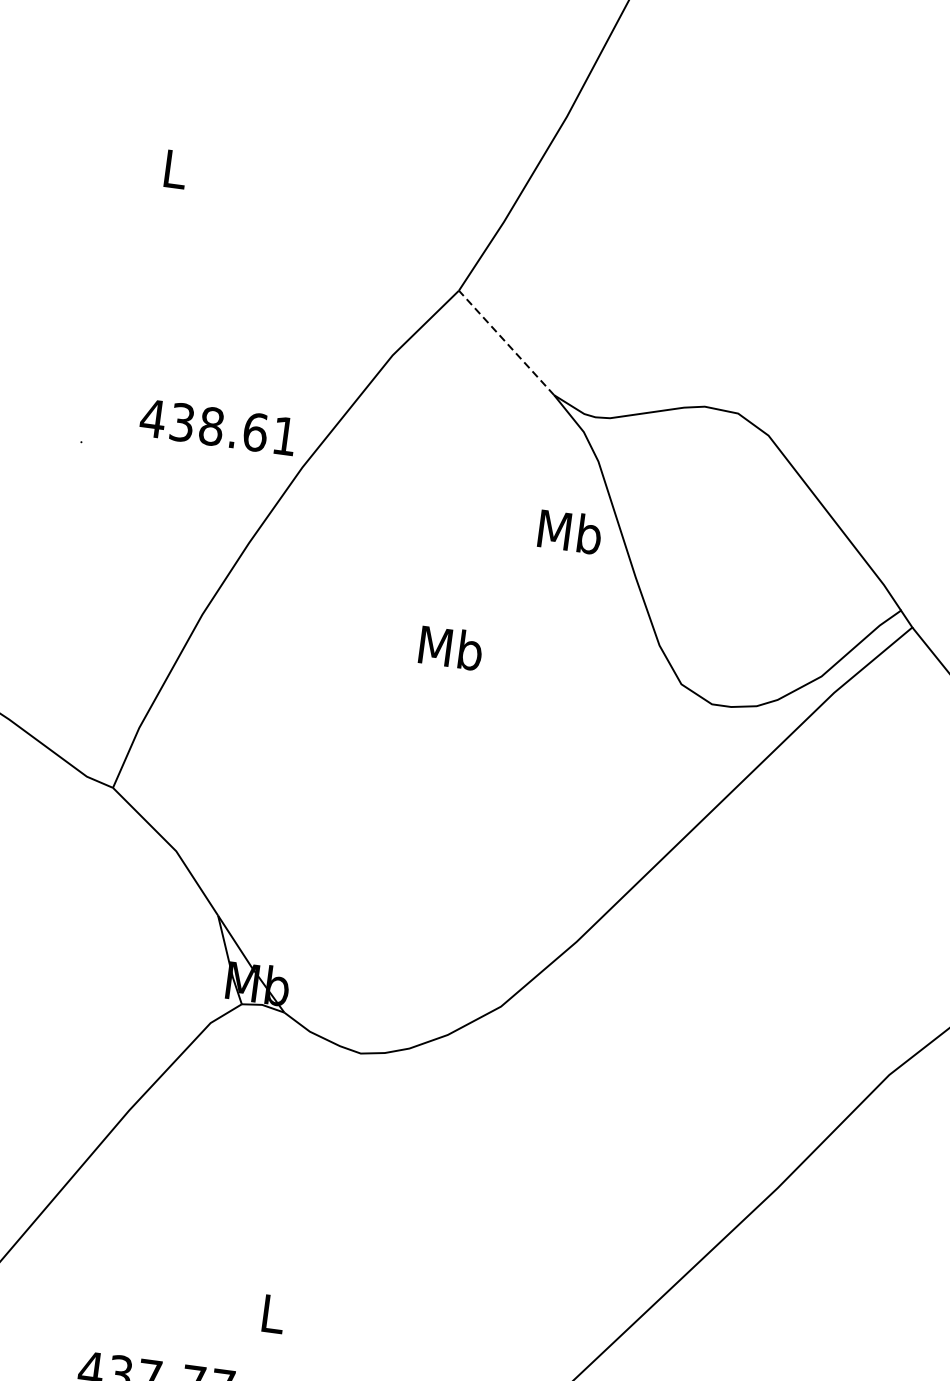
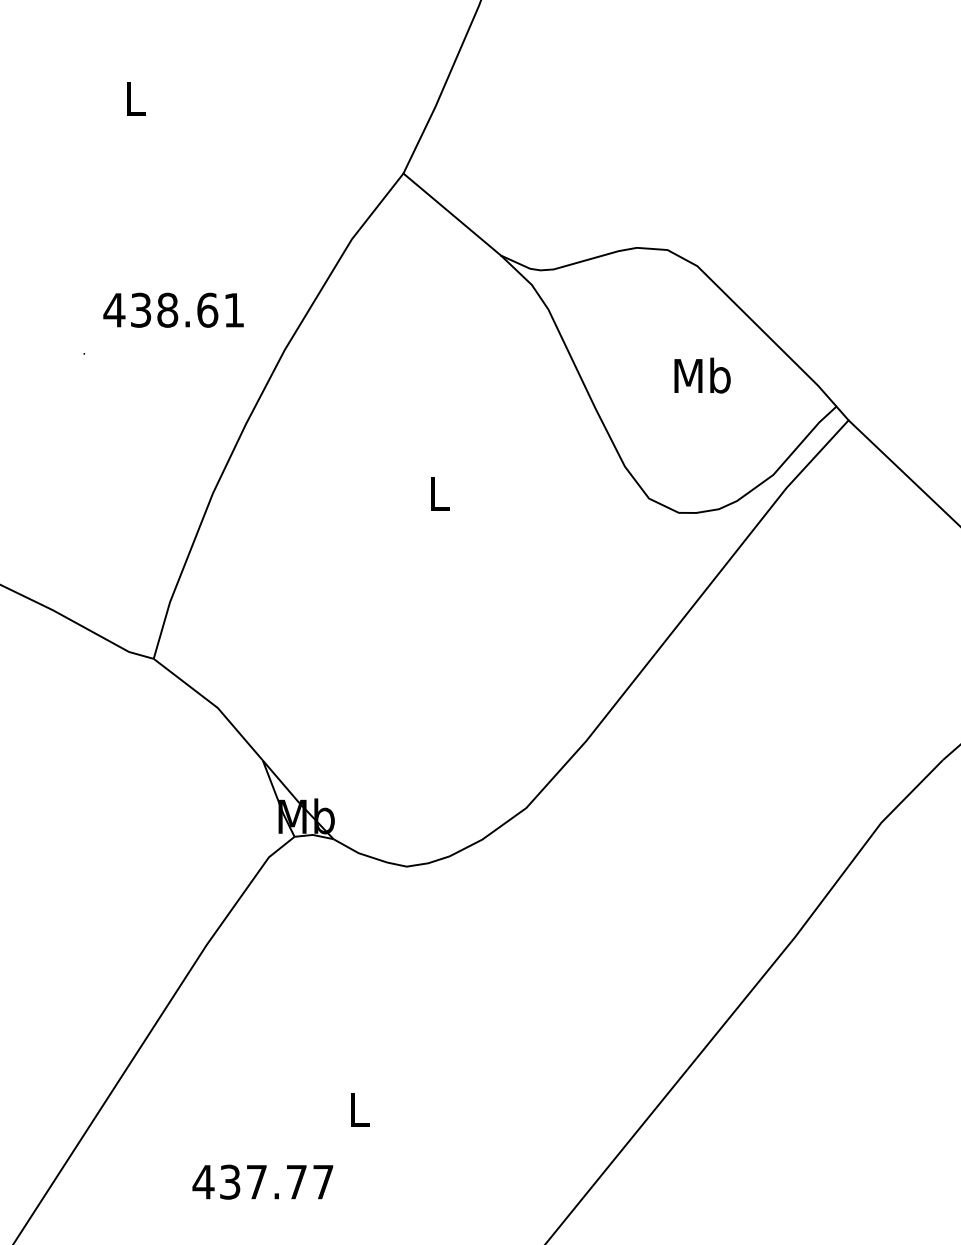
line: (506, 342) -> (452, 214), dashed -> solid
text: (218, 426) -> (173, 309), moved
text: (570, 531) -> (702, 375), moved
text: (451, 647) -> (439, 493), Mb -> L

